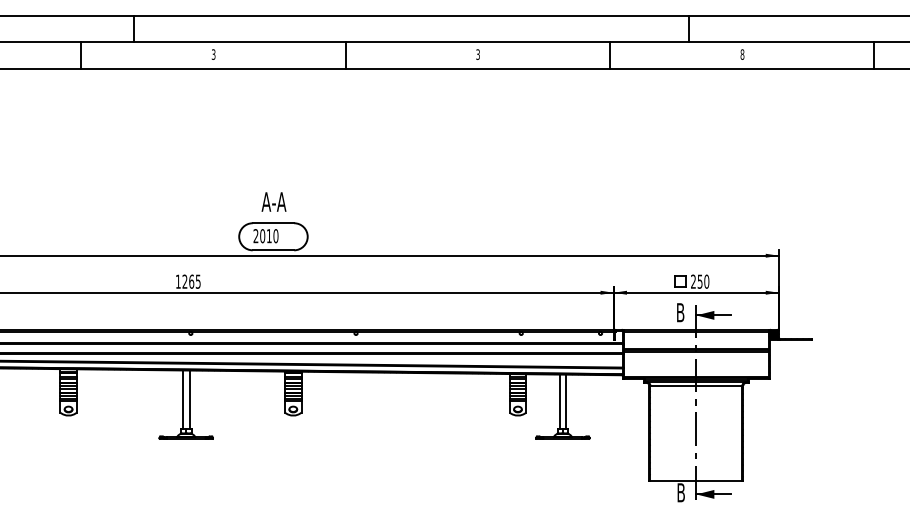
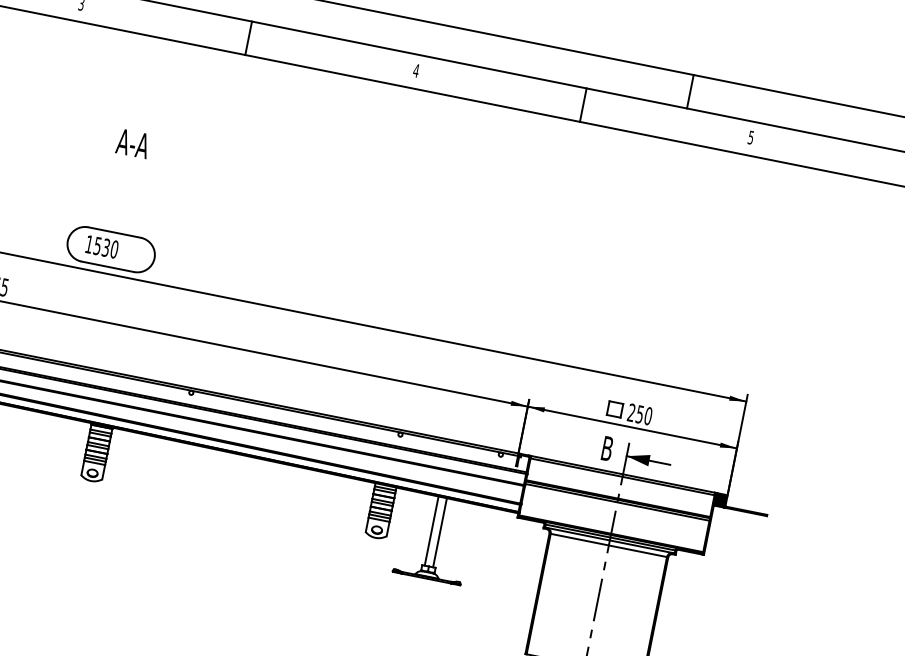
text: (478, 54) -> (416, 70), 3 -> 4
text: (742, 54) -> (751, 137), 8 -> 5
text: (273, 201) -> (132, 142), moved
text: (262, 236) -> (97, 246), 2010 -> 1530

